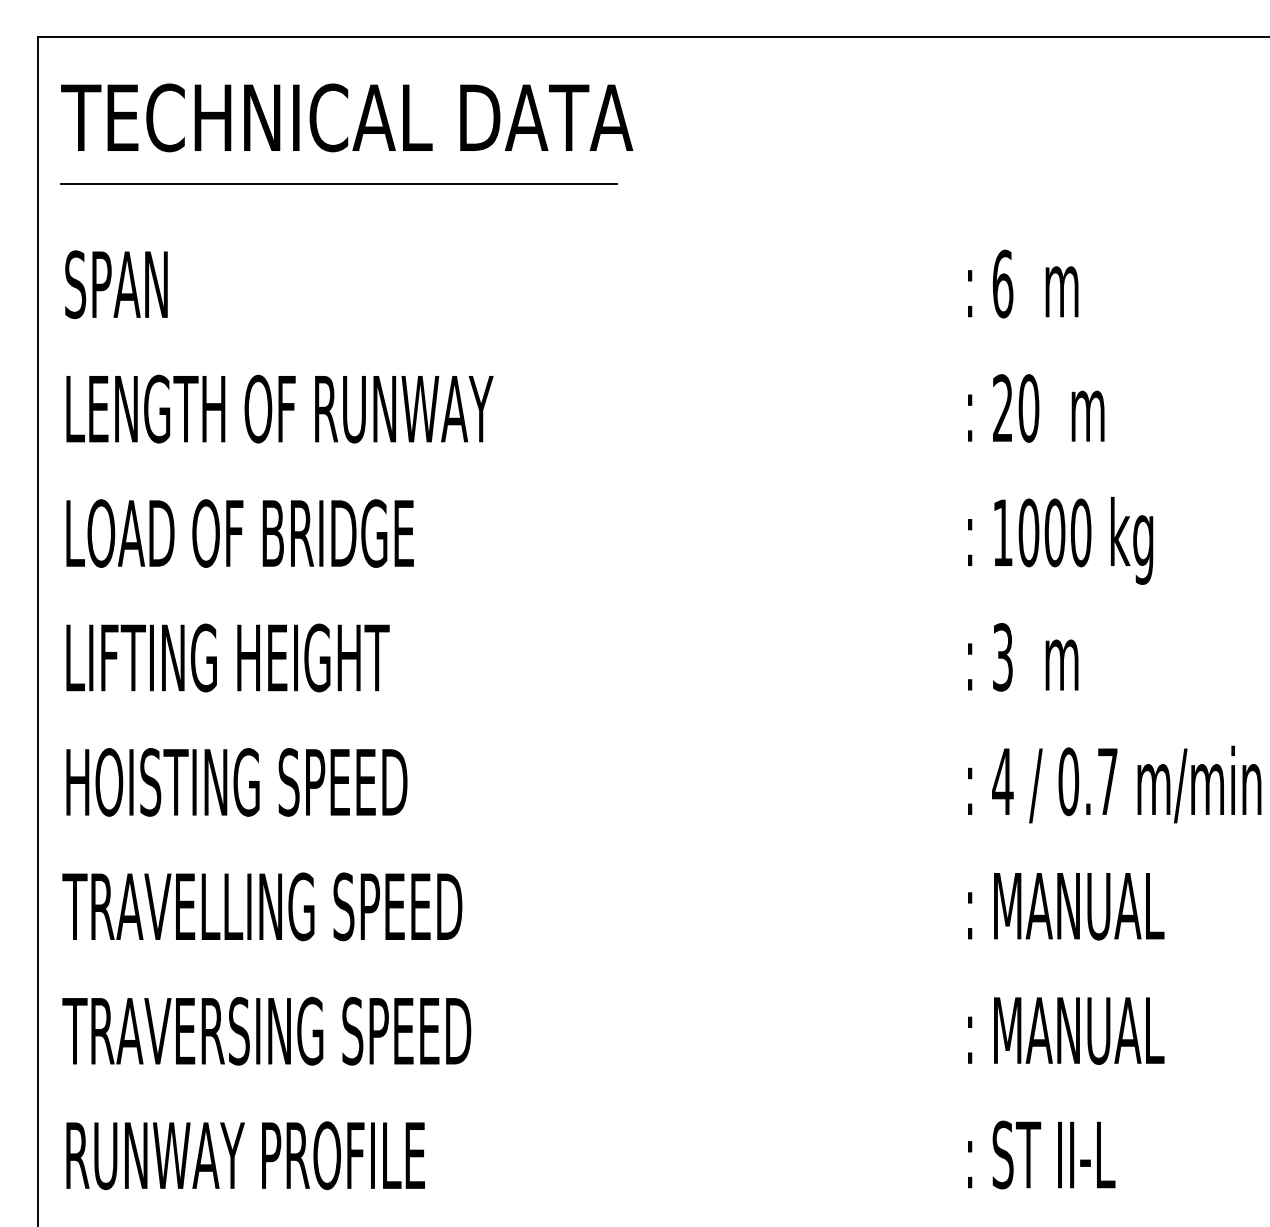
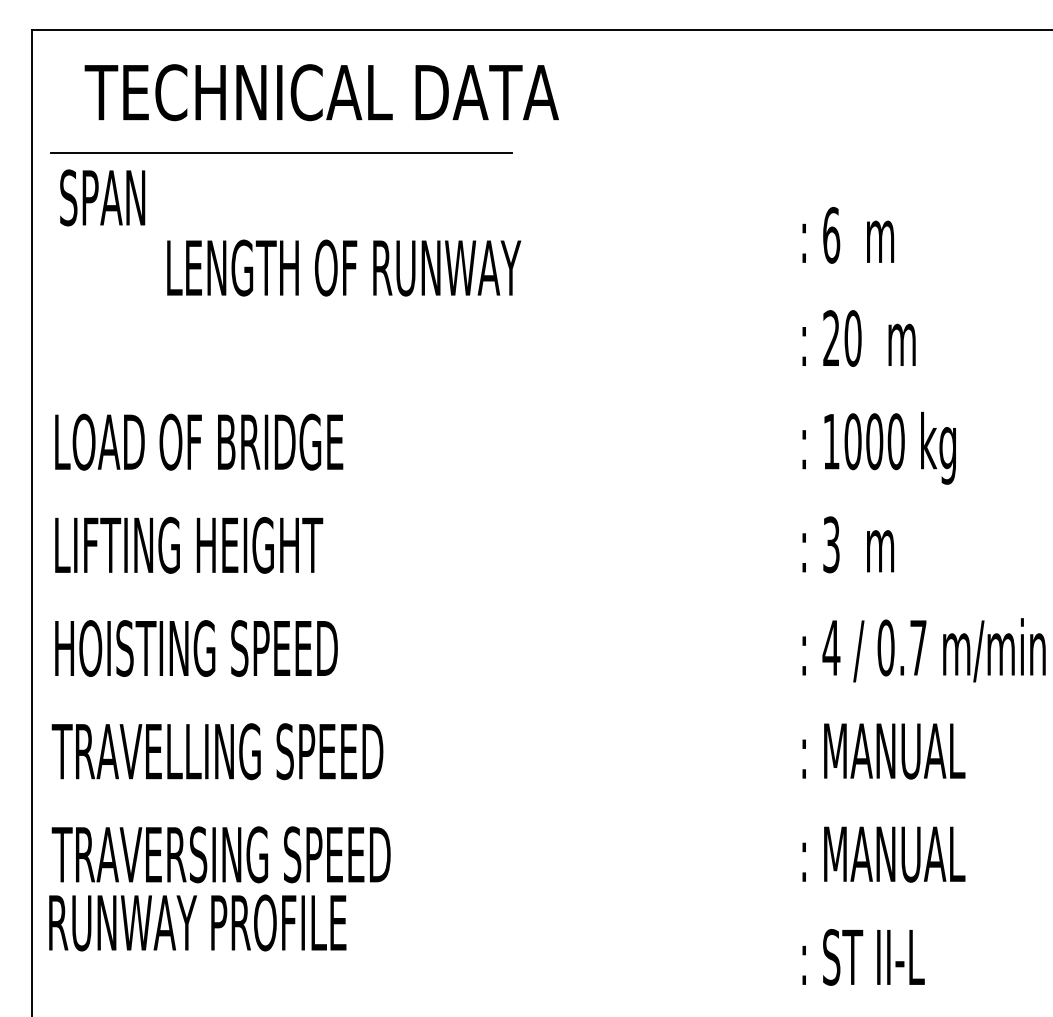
text: (346, 117) -> (321, 92), moved
text: (116, 284) -> (102, 197), moved
text: (280, 408) -> (344, 267), moved
text: (245, 1155) -> (197, 922), moved

